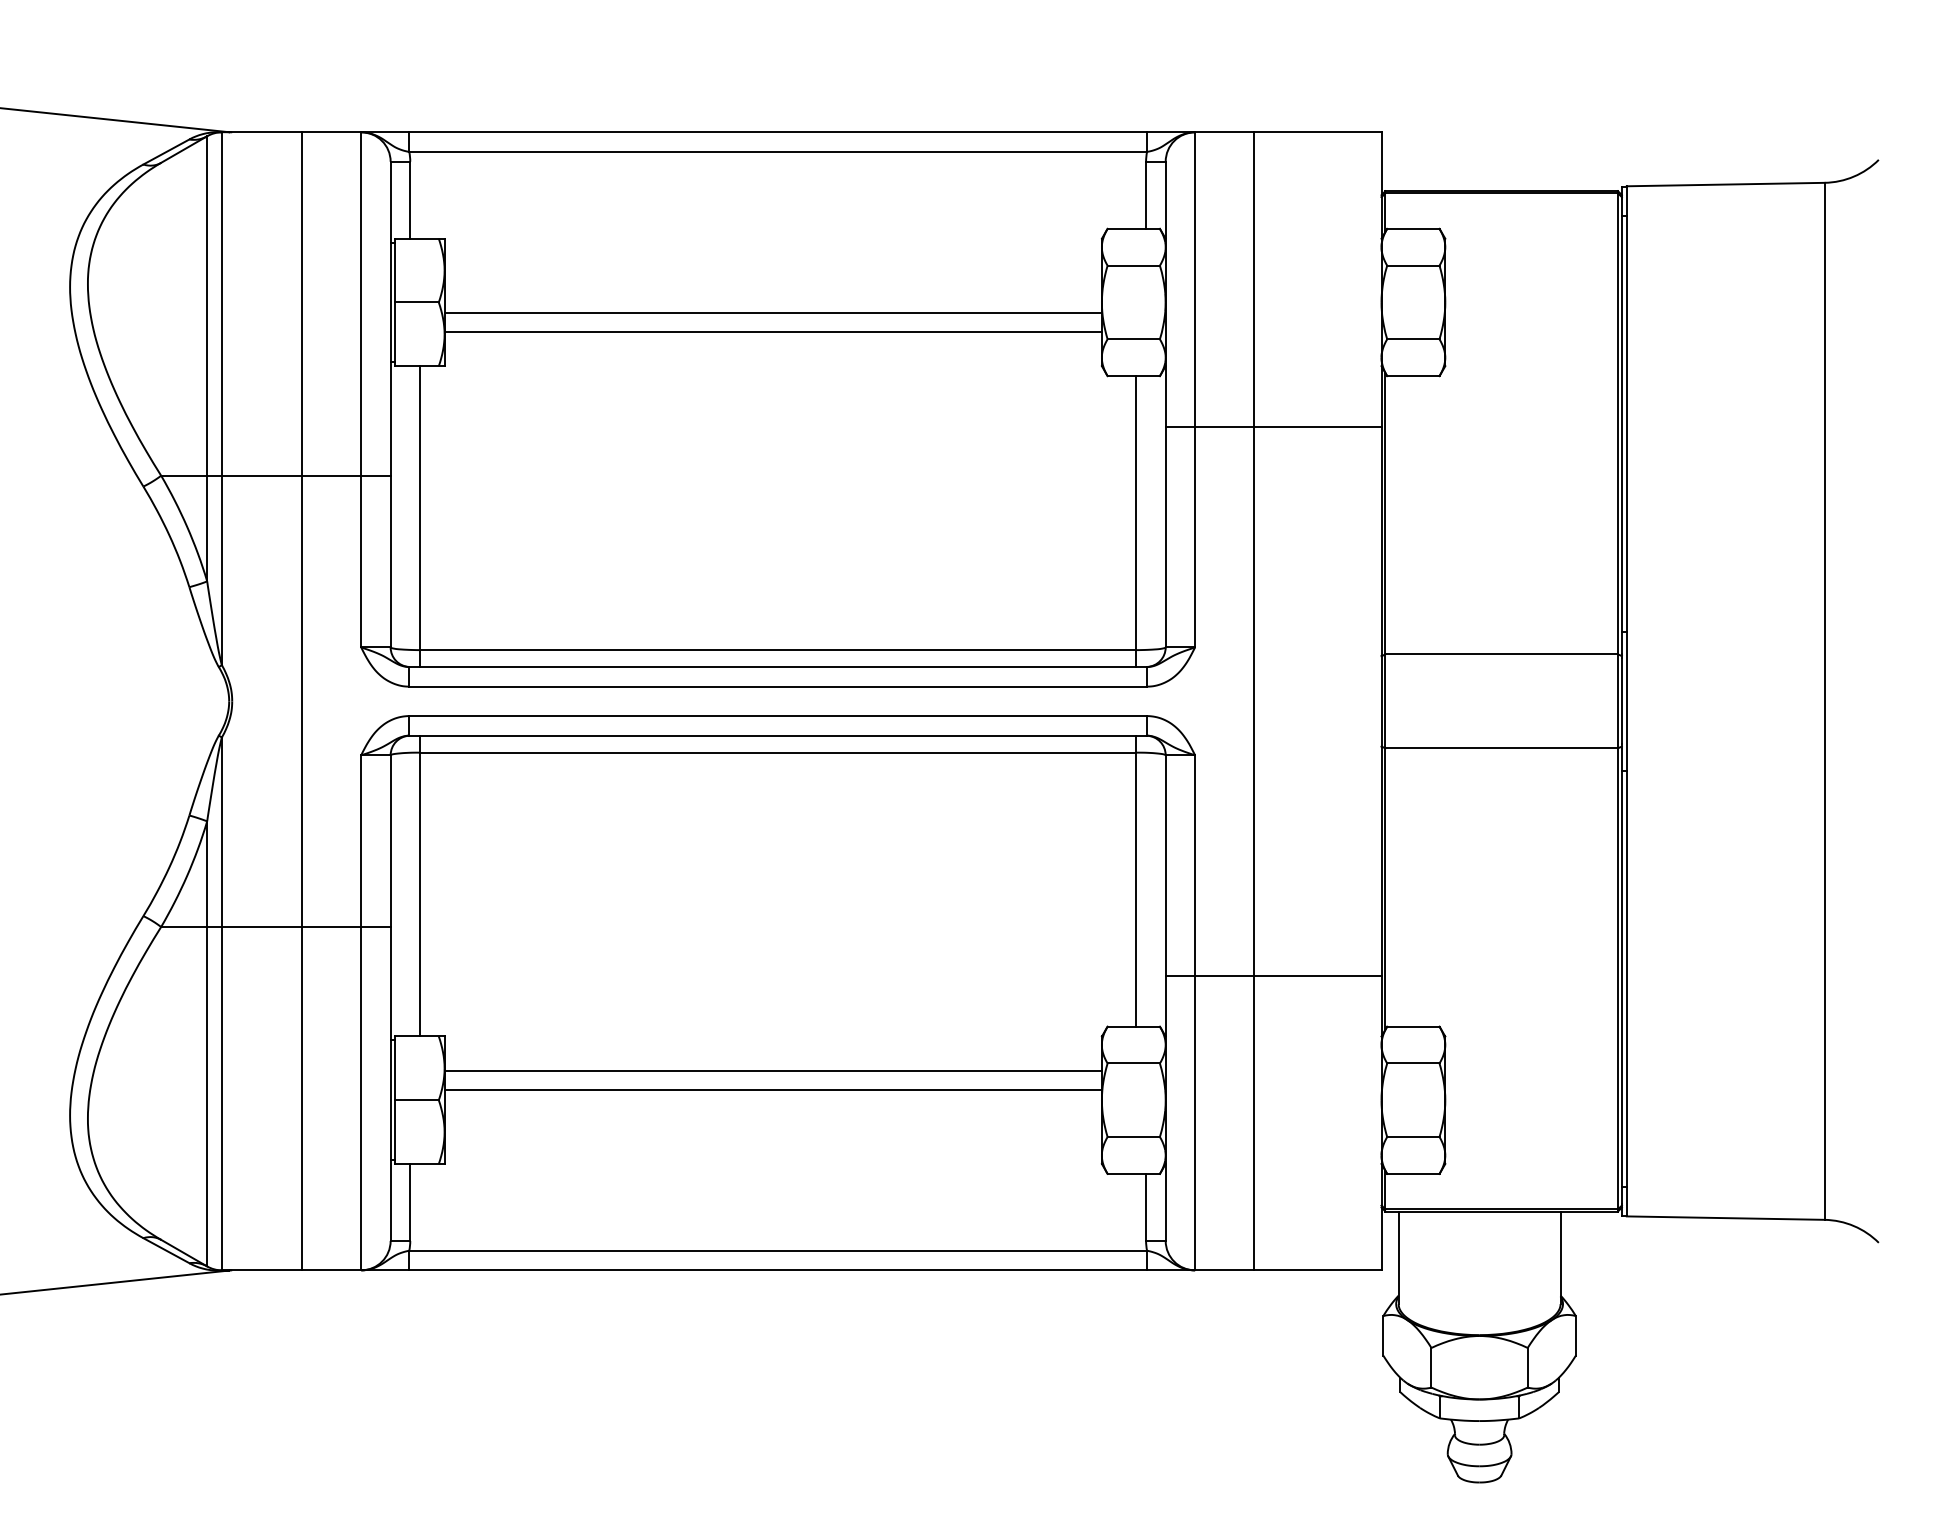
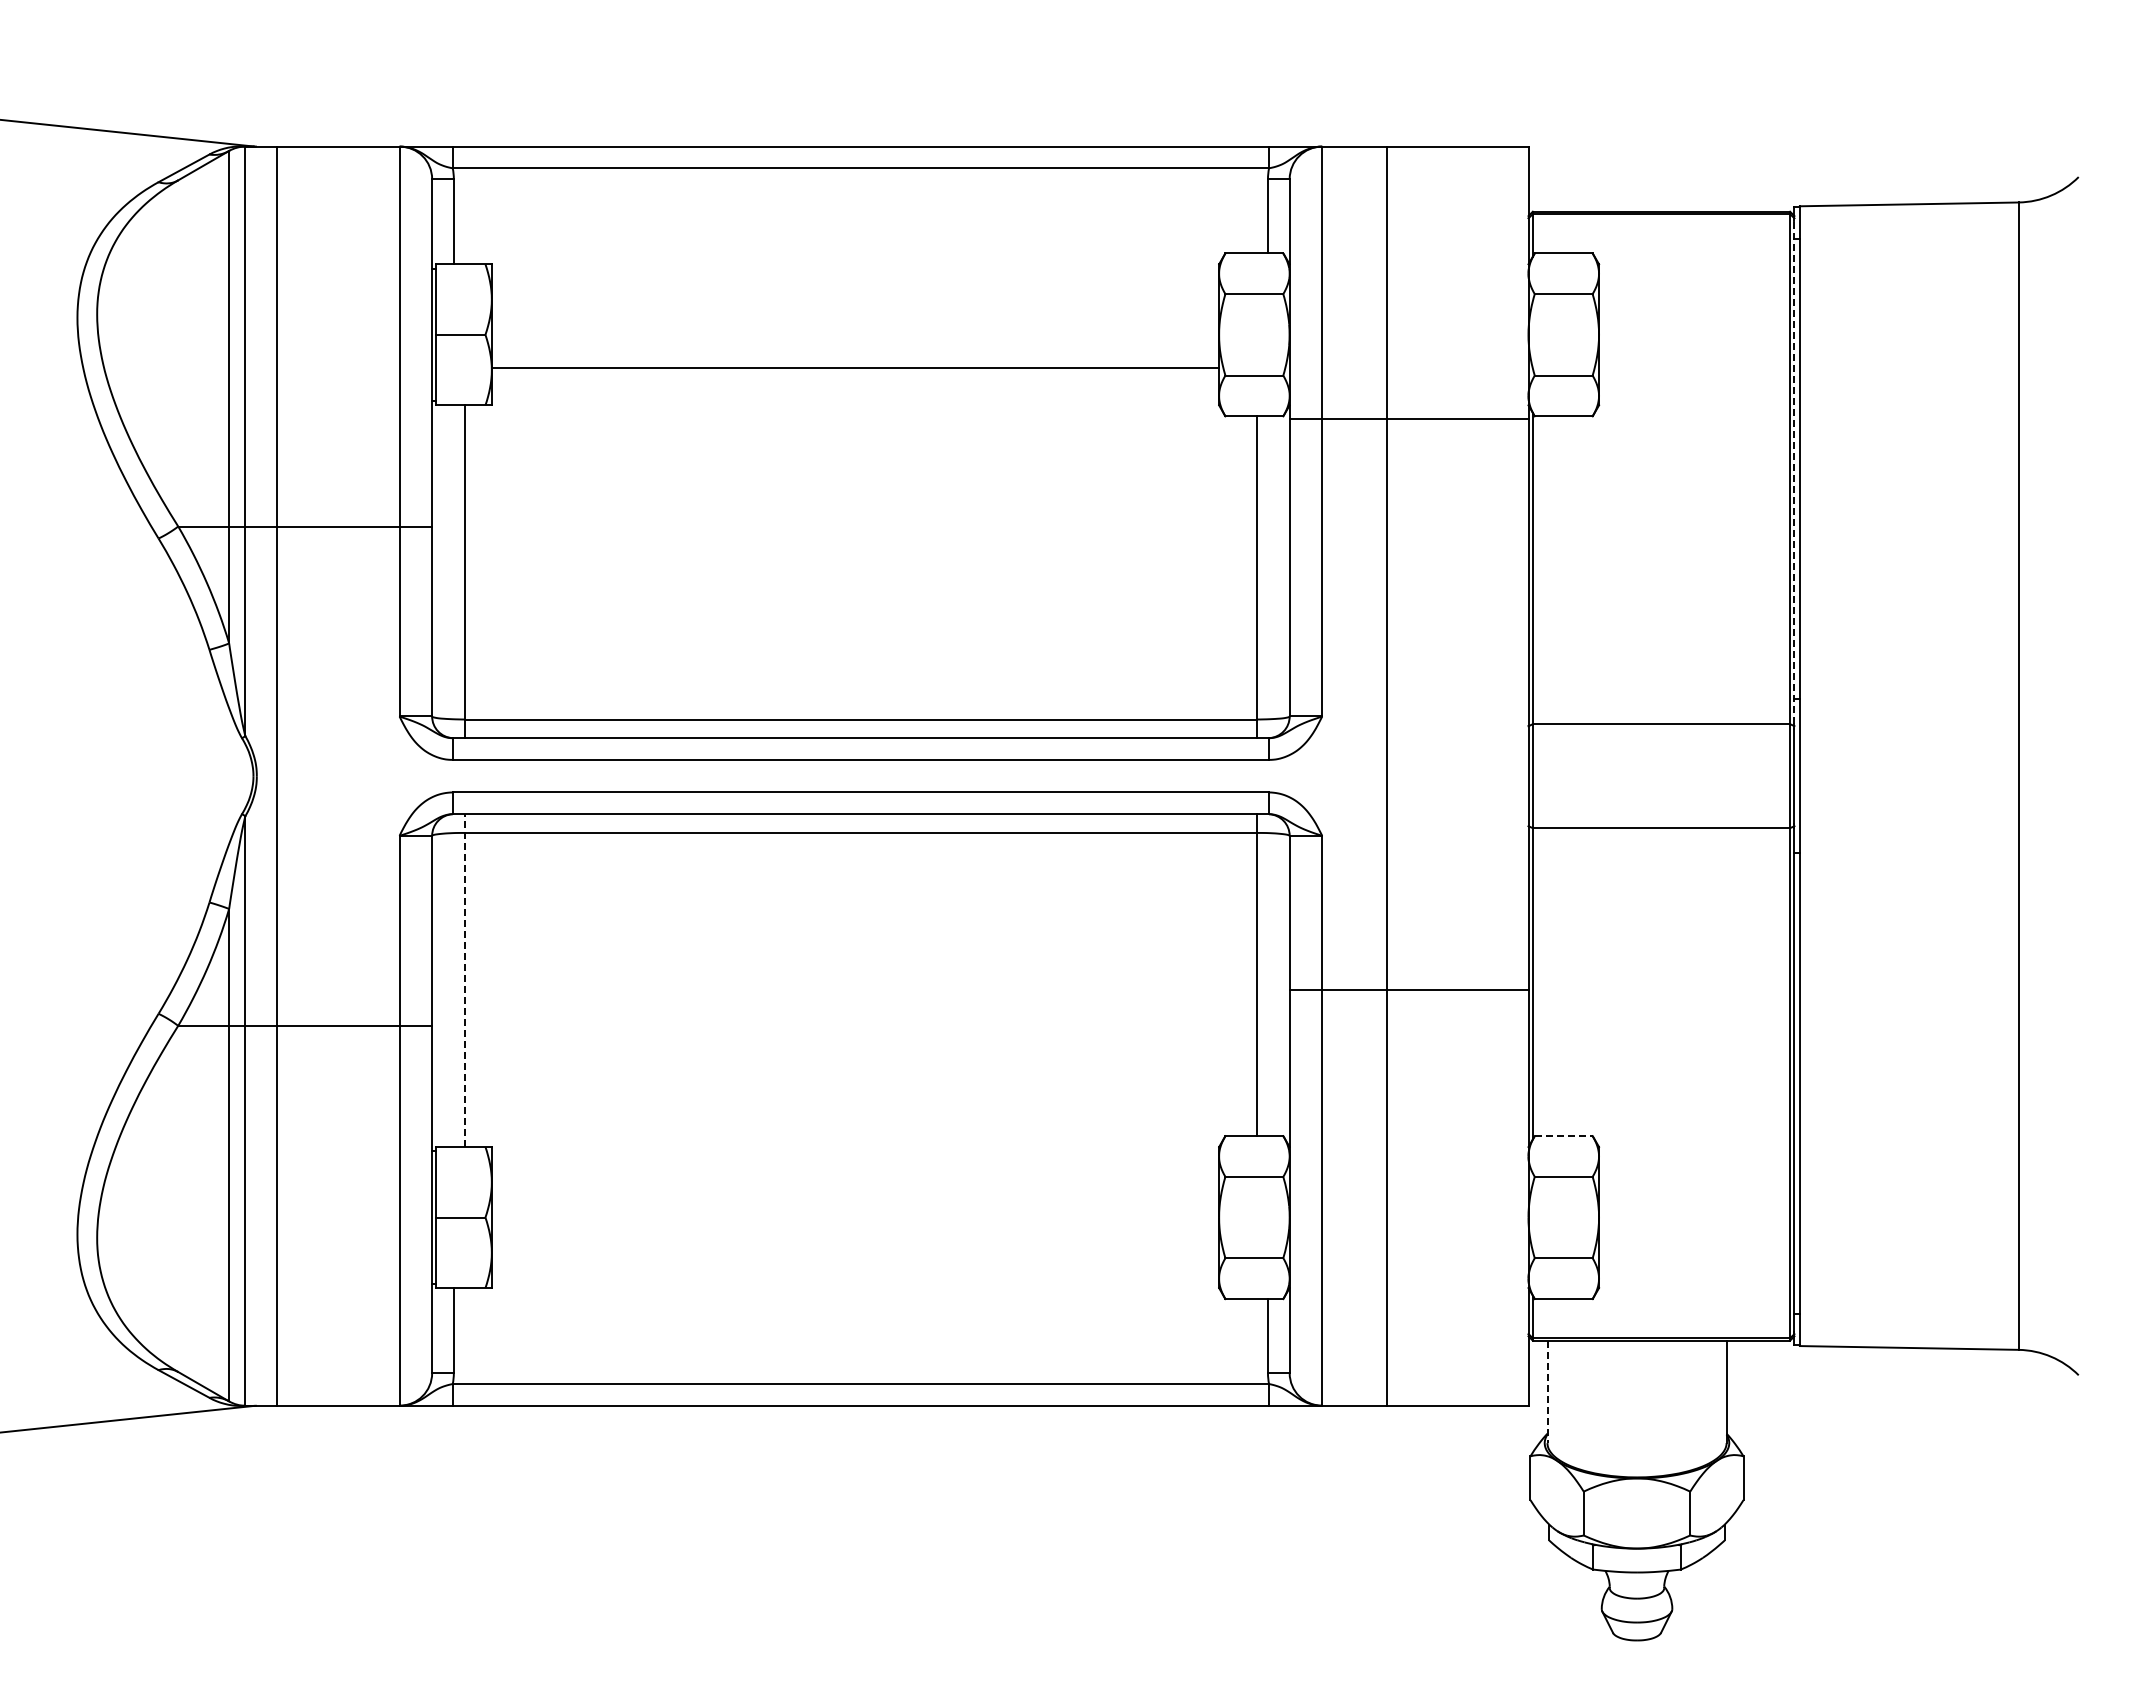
line: (773, 313) -> (855, 346), removed
line: (1273, 426) -> (1408, 419), moved
line: (1621, 426) -> (1794, 472), solid -> dashed
line: (302, 700) -> (277, 775), moved
line: (419, 886) -> (464, 980), solid -> dashed
line: (1273, 976) -> (1408, 990), moved
line: (1413, 1027) -> (1563, 1136), solid -> dashed
line: (773, 1070) -> (855, 1184), removed
line: (773, 1090) -> (855, 1206), removed
line: (1398, 1258) -> (1547, 1392), solid -> dashed

